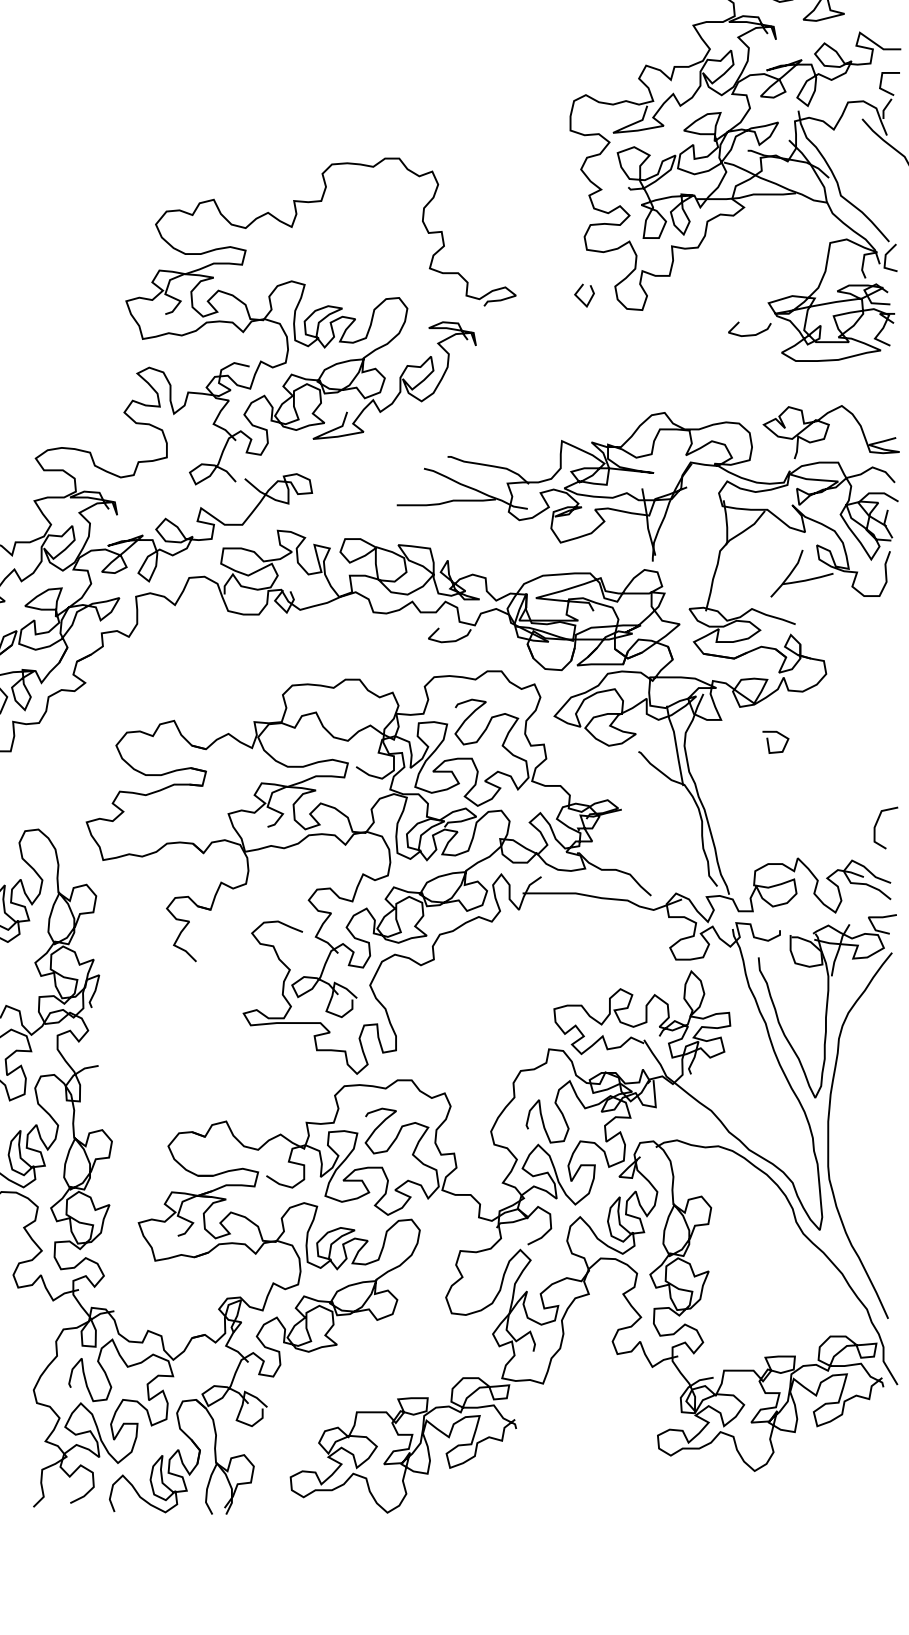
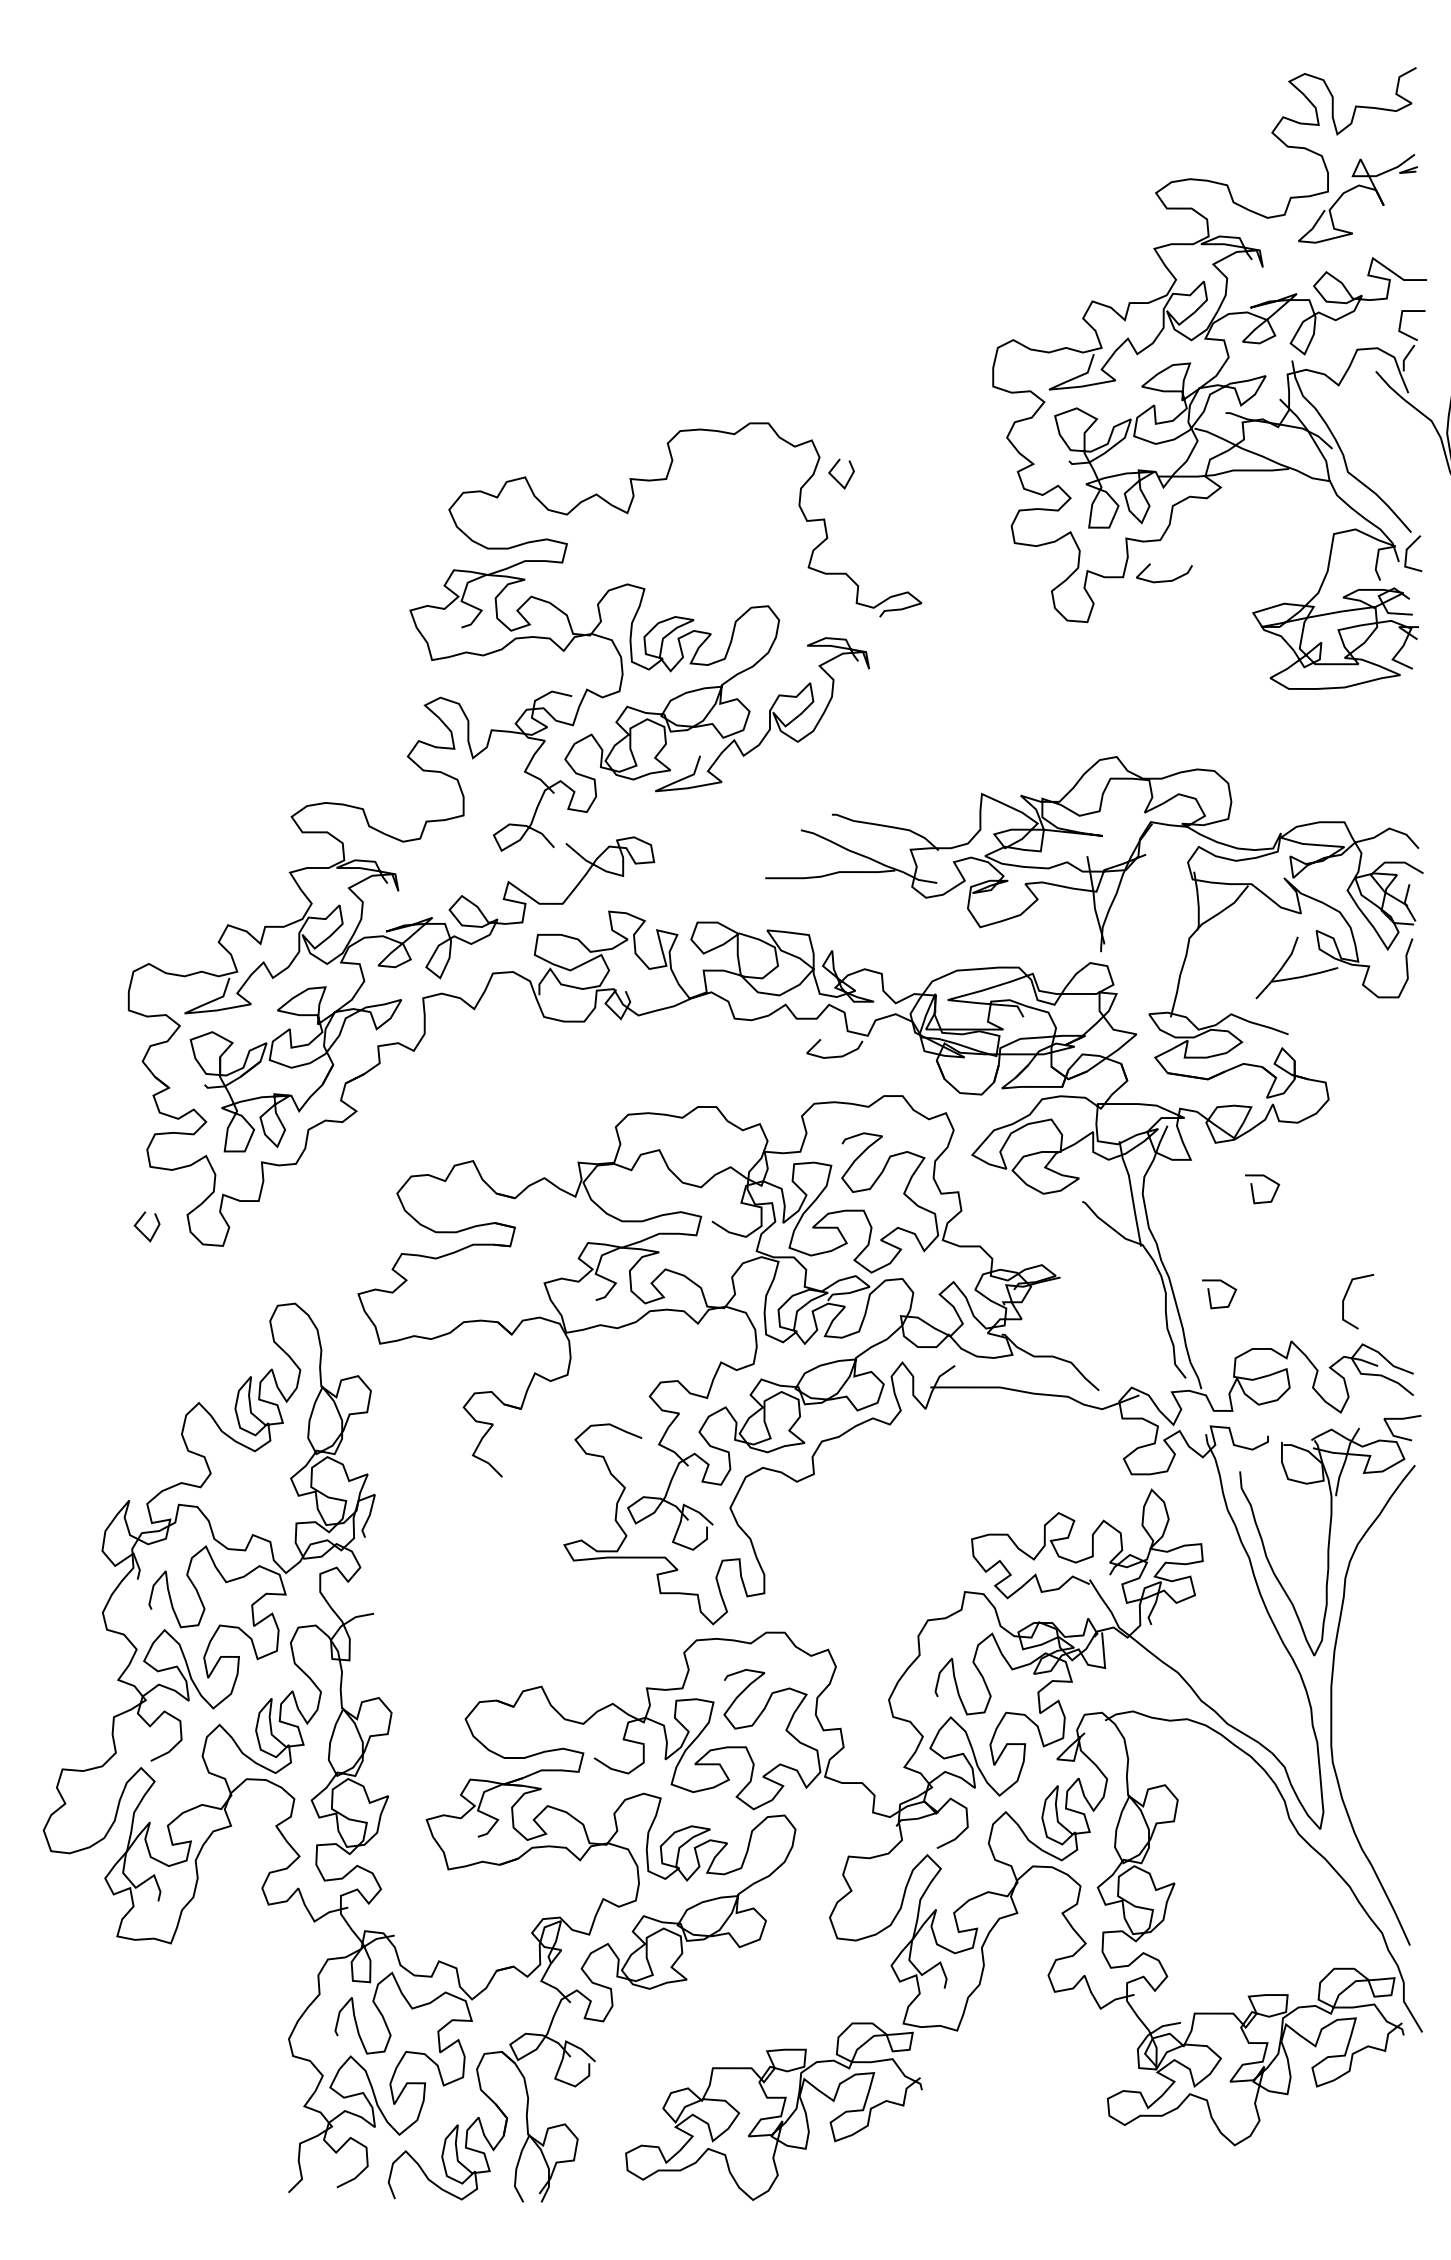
line: (580, 298) -> (836, 478), moved
curve: (749, 334) -> (1164, 580), moved
curve: (827, 431) -> (1330, 781), removed
curve: (736, 822) -> (1210, 1294), added
line: (877, 824) -> (1346, 1296), moved

